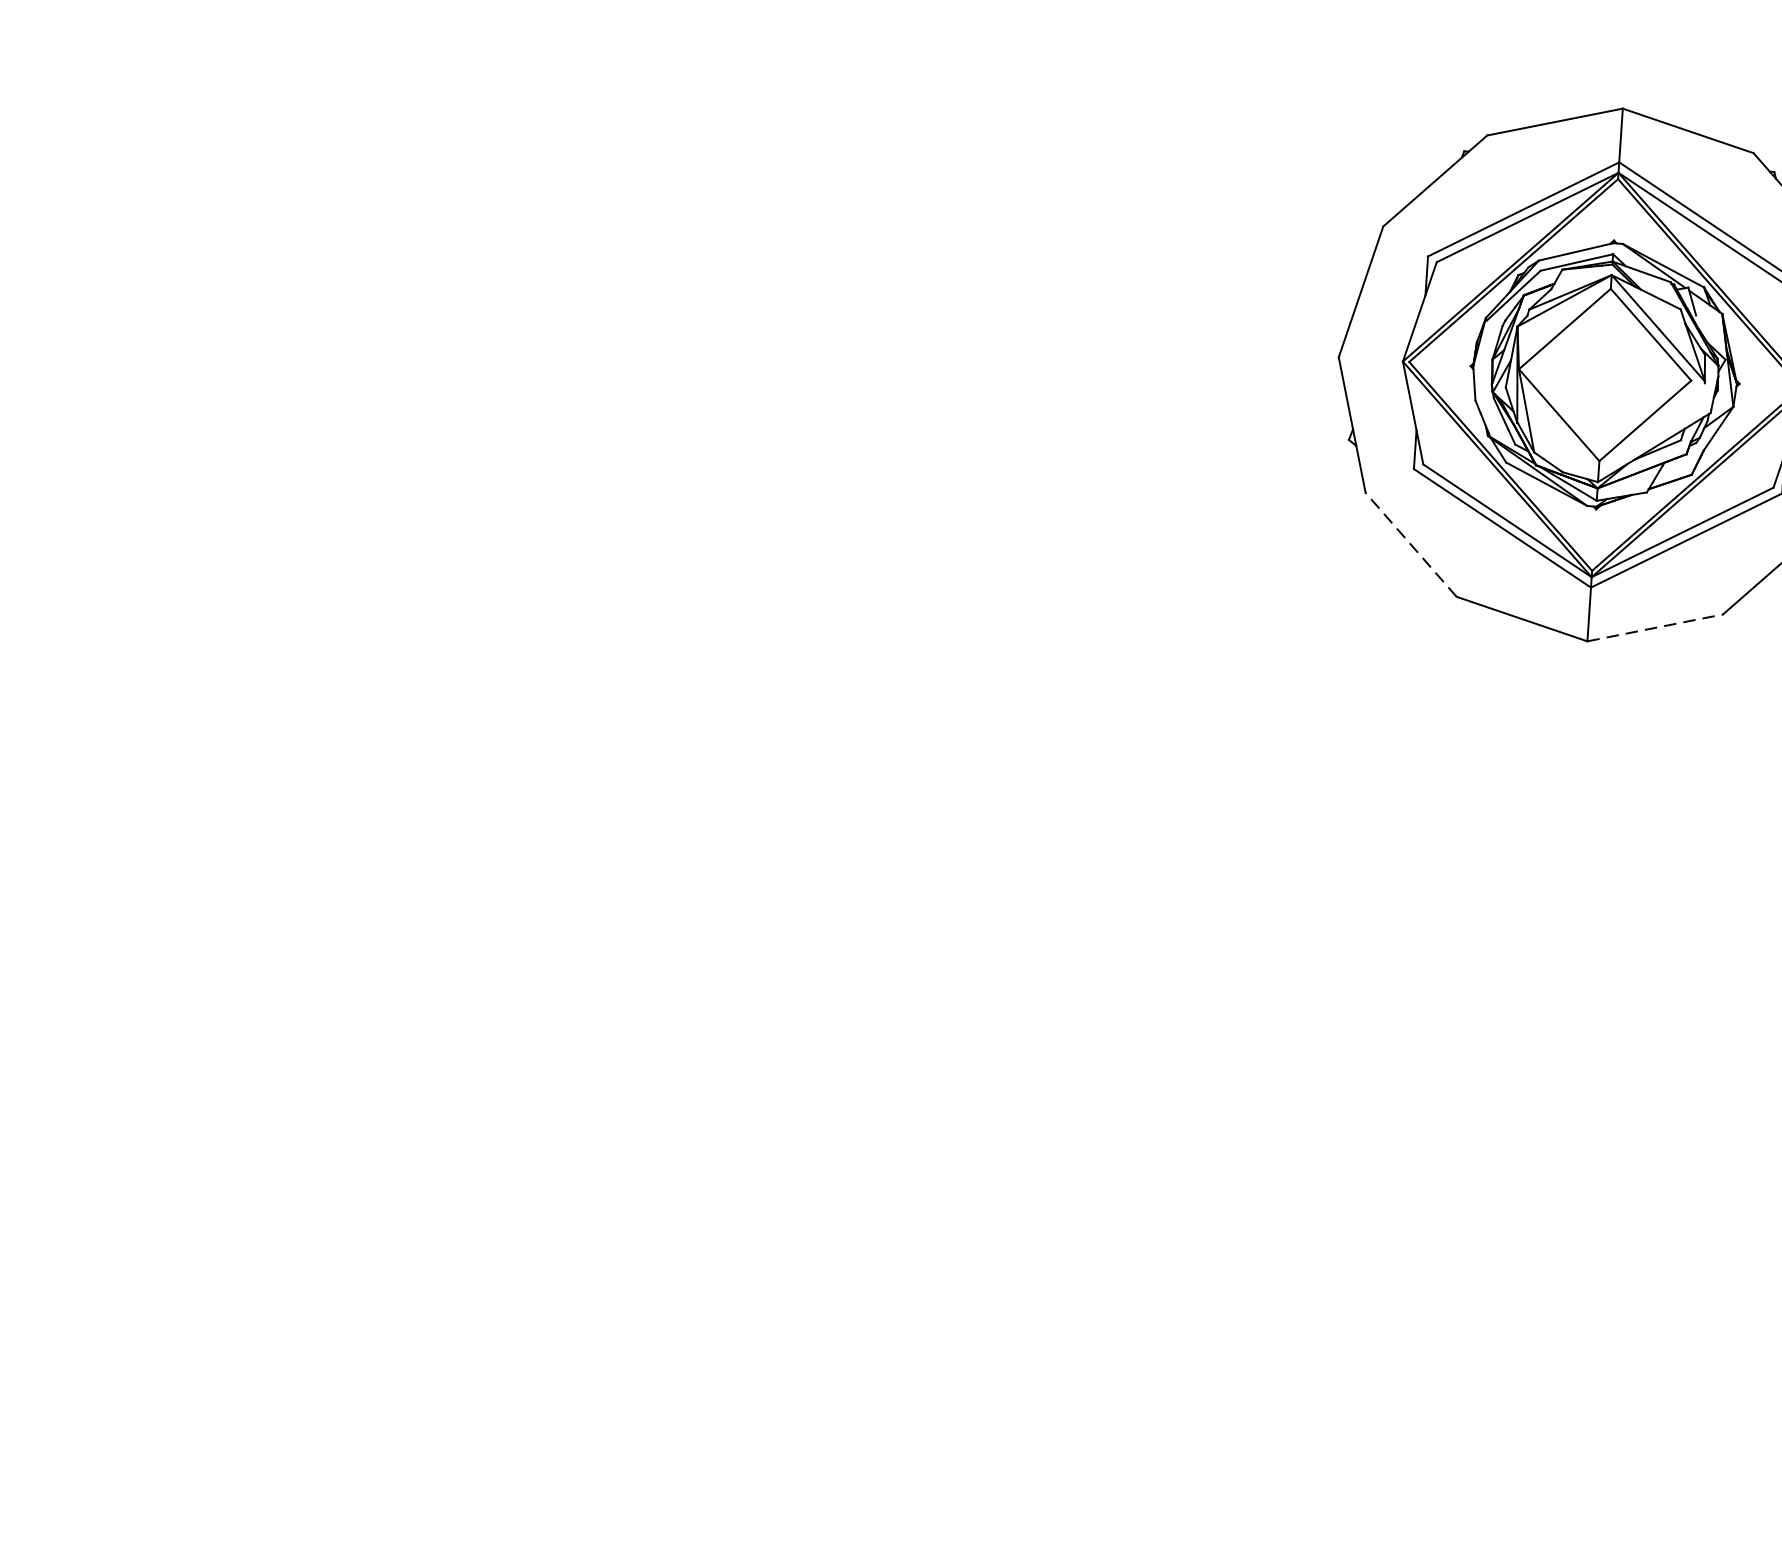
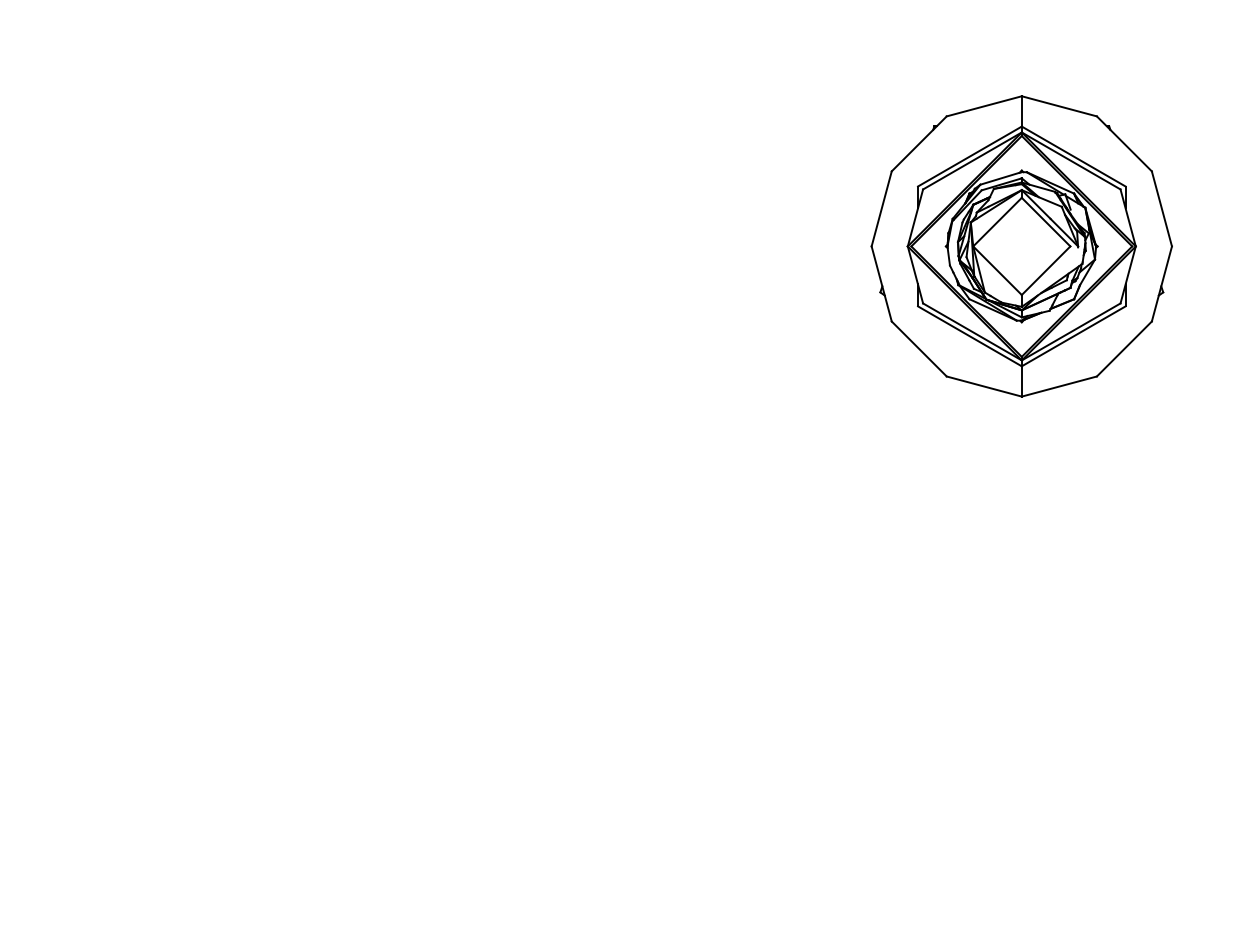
line: (1411, 545) -> (919, 349), dashed -> solid
line: (1655, 627) -> (1059, 386), dashed -> solid

